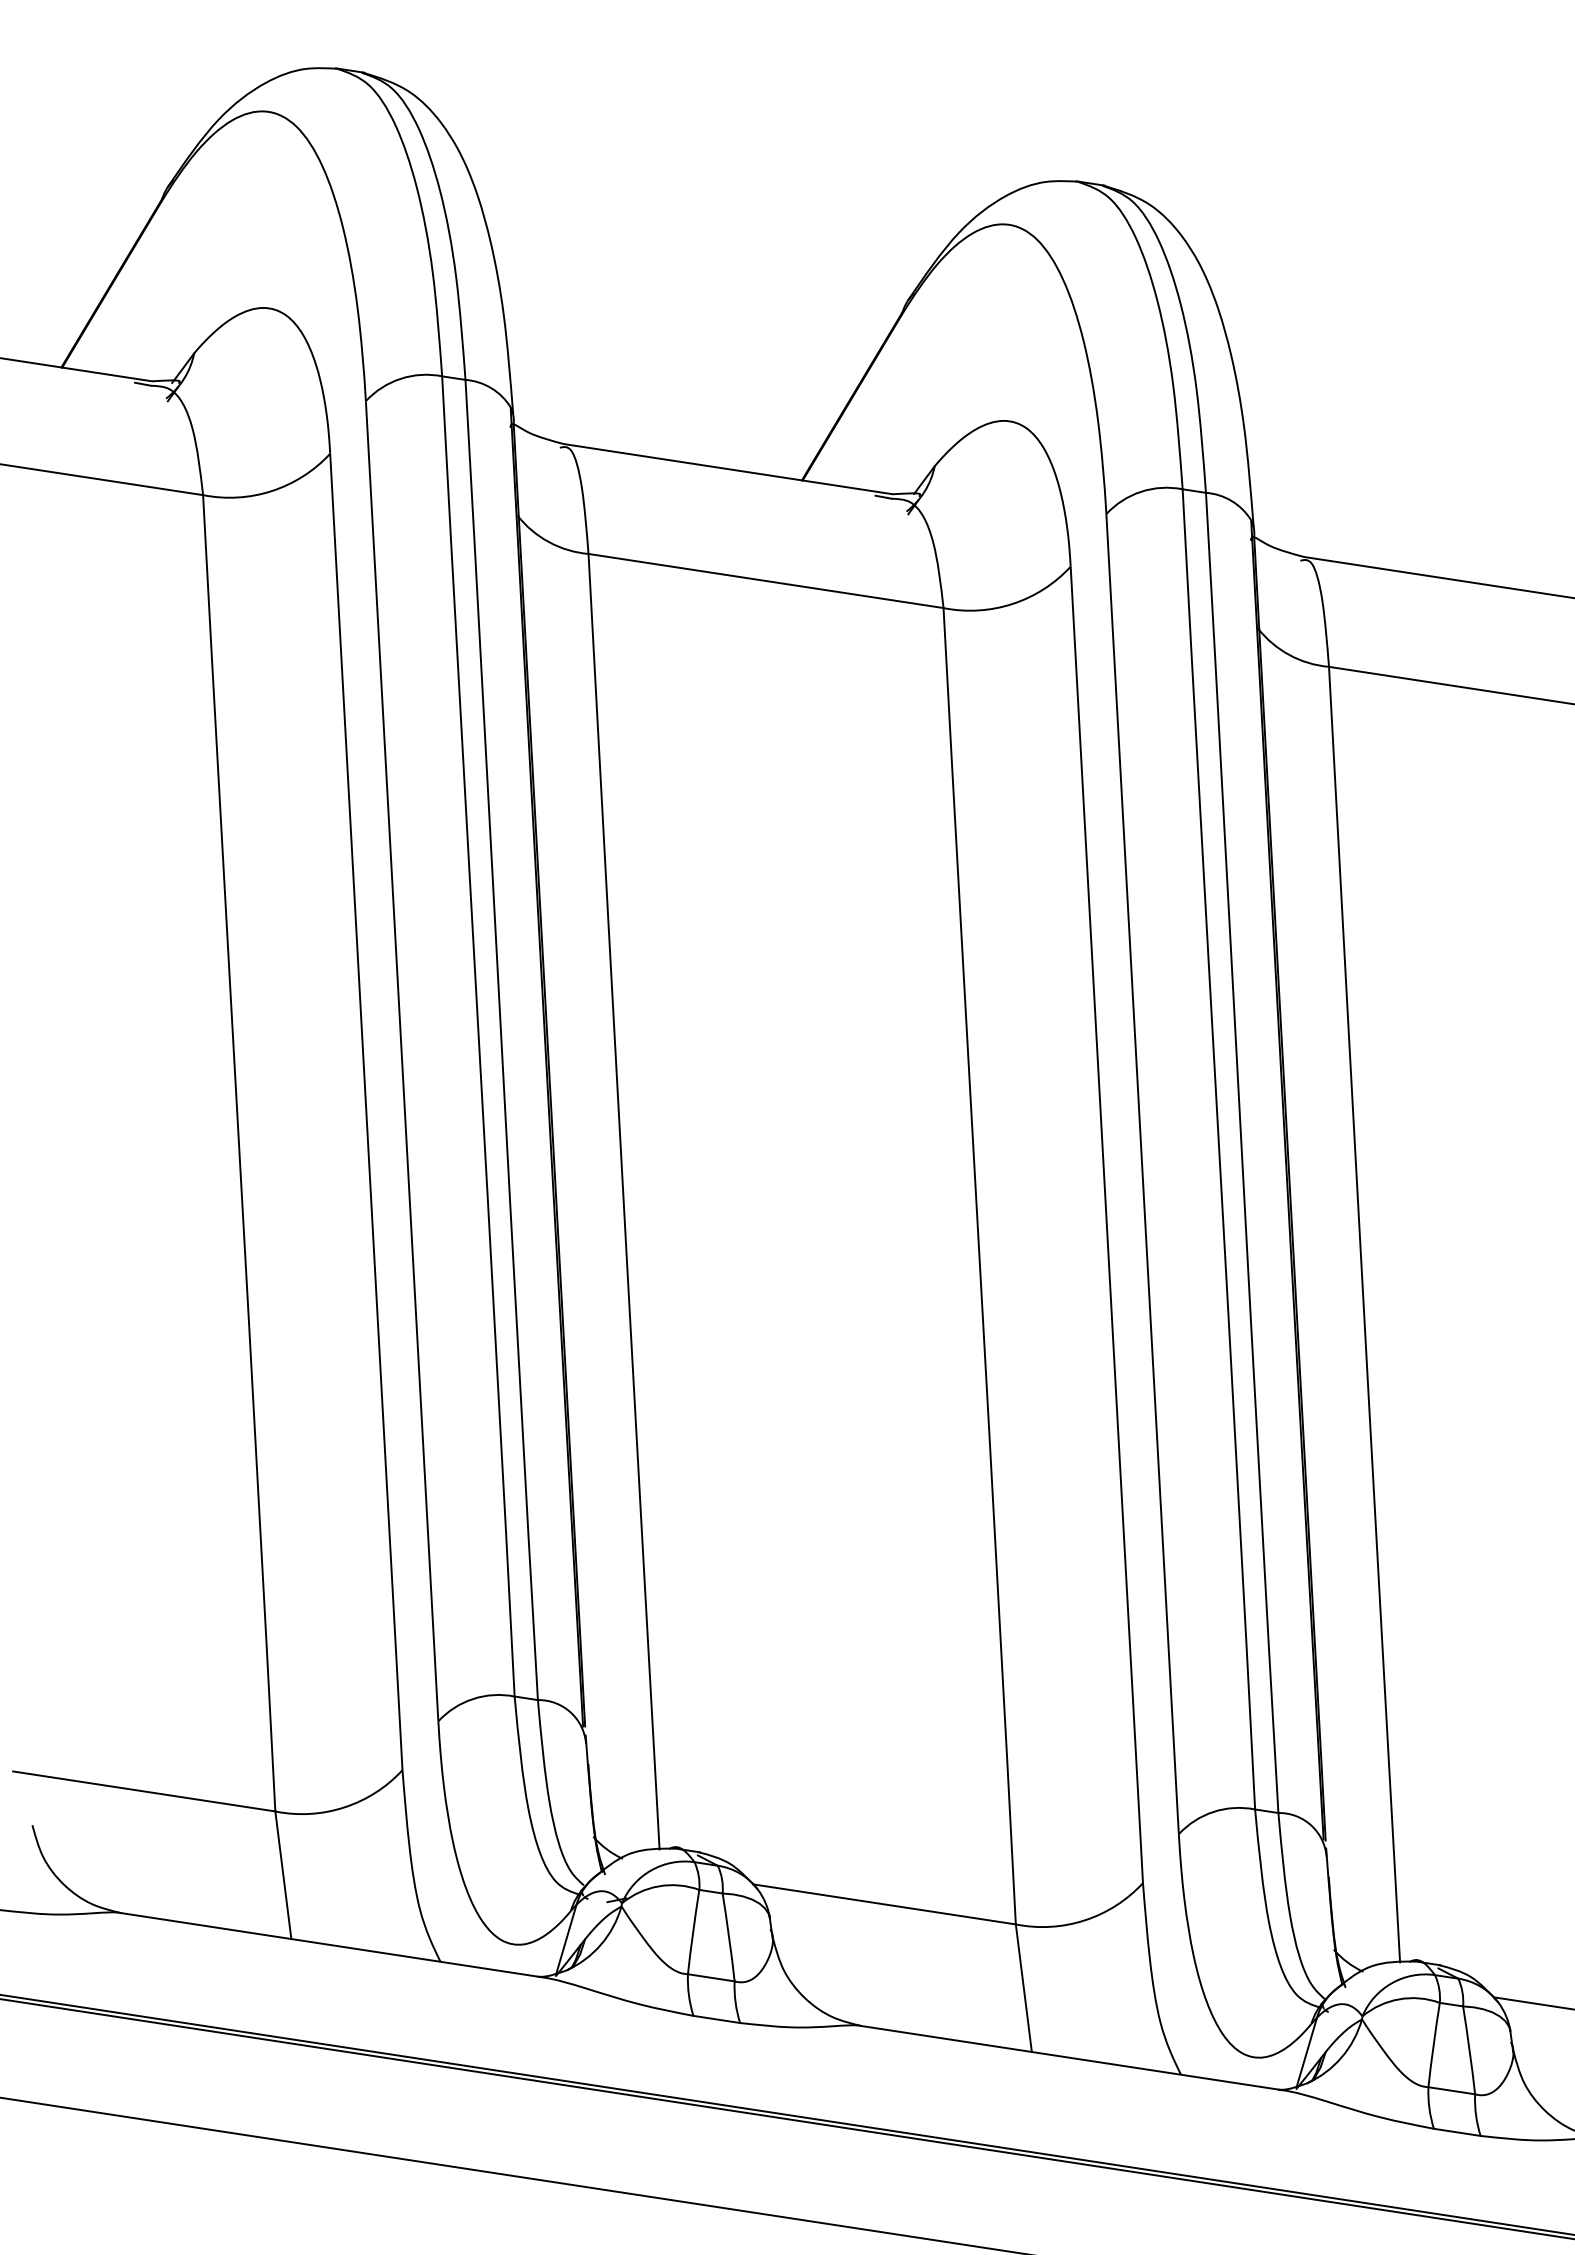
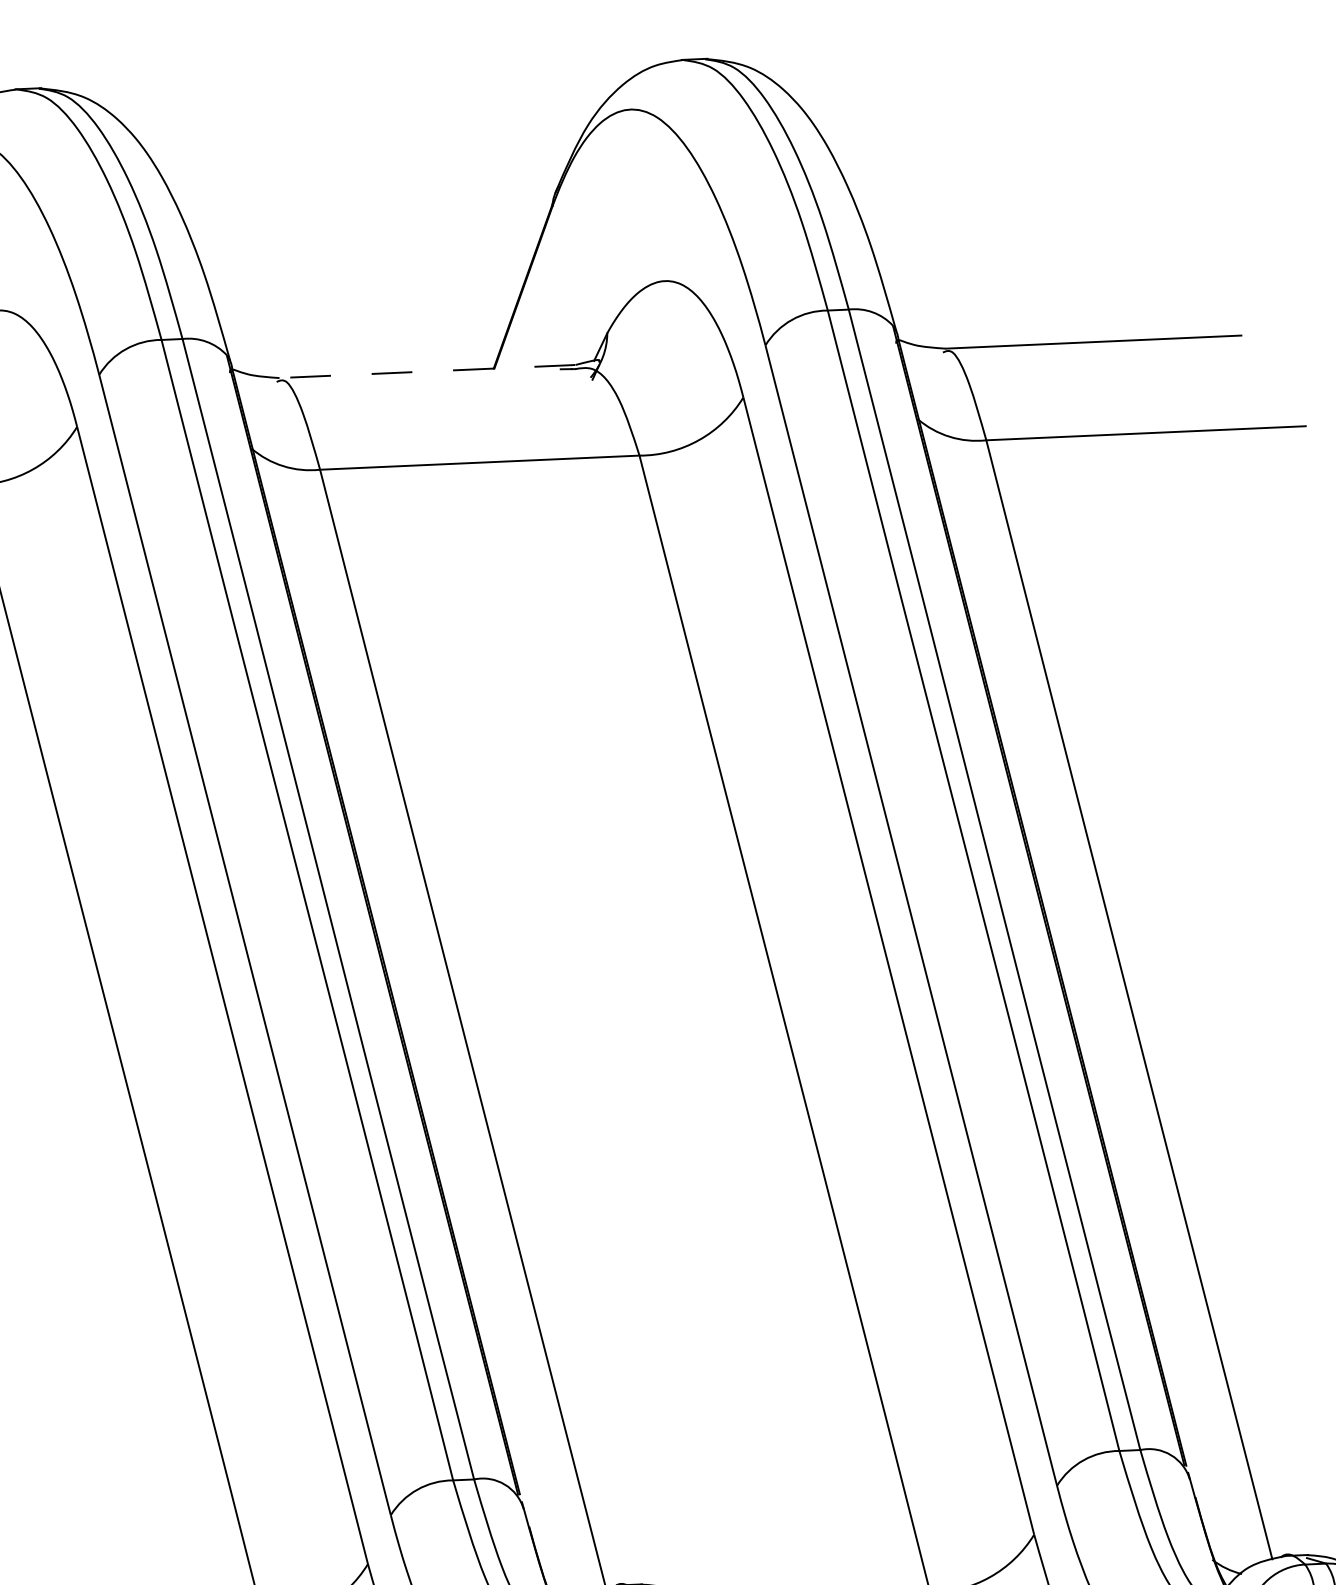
line: (728, 469) -> (427, 371), solid -> dashed

